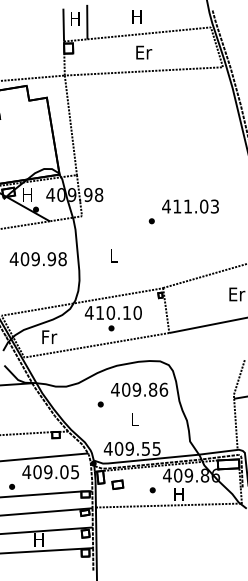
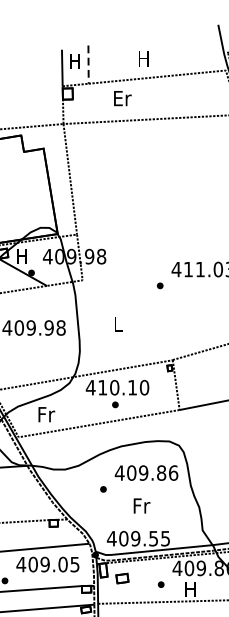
line: (87, 22) -> (88, 65), solid -> dashed
text: (144, 52) -> (123, 98), moved
text: (135, 419) -> (142, 506), L -> Fr

